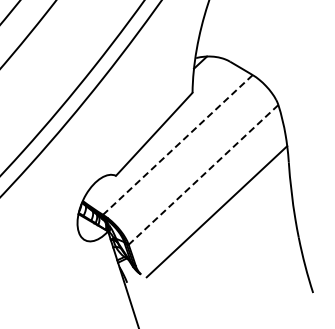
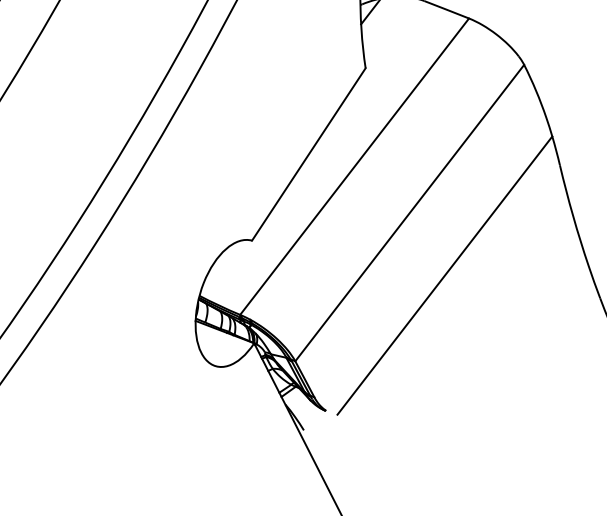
line: (177, 145) -> (354, 167), dashed -> solid
line: (203, 175) -> (409, 214), dashed -> solid

